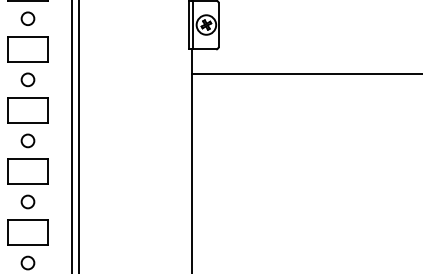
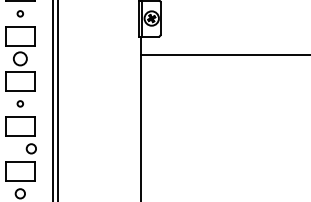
circle: (27, 18) -> (20, 13), size x0.6
circle: (27, 79) -> (20, 58), size x1.4
circle: (27, 140) -> (20, 103), size x0.6
circle: (27, 201) -> (31, 148), moved

